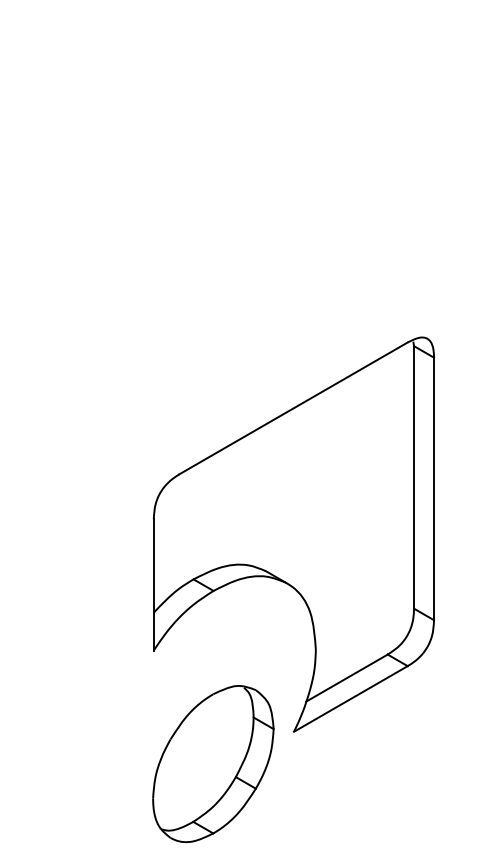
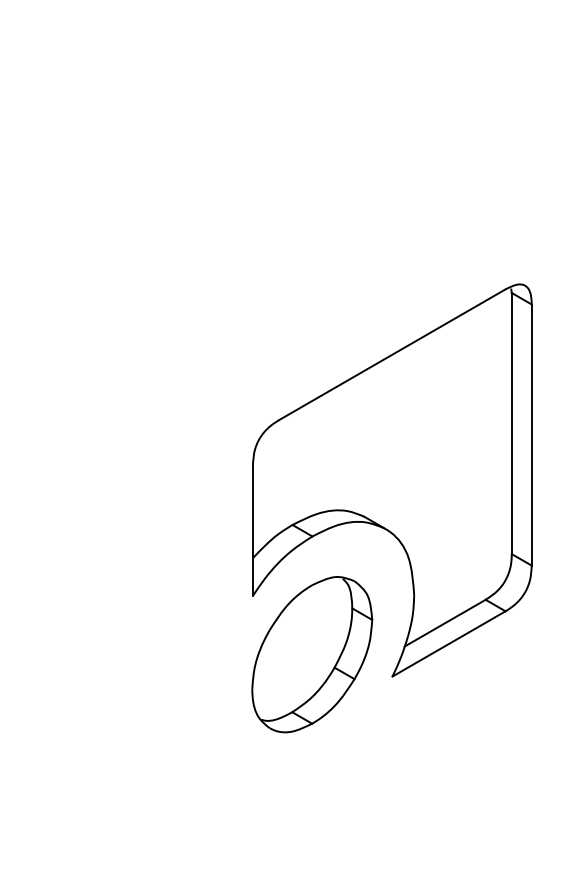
part: (213, 763) -> (312, 654), moved

